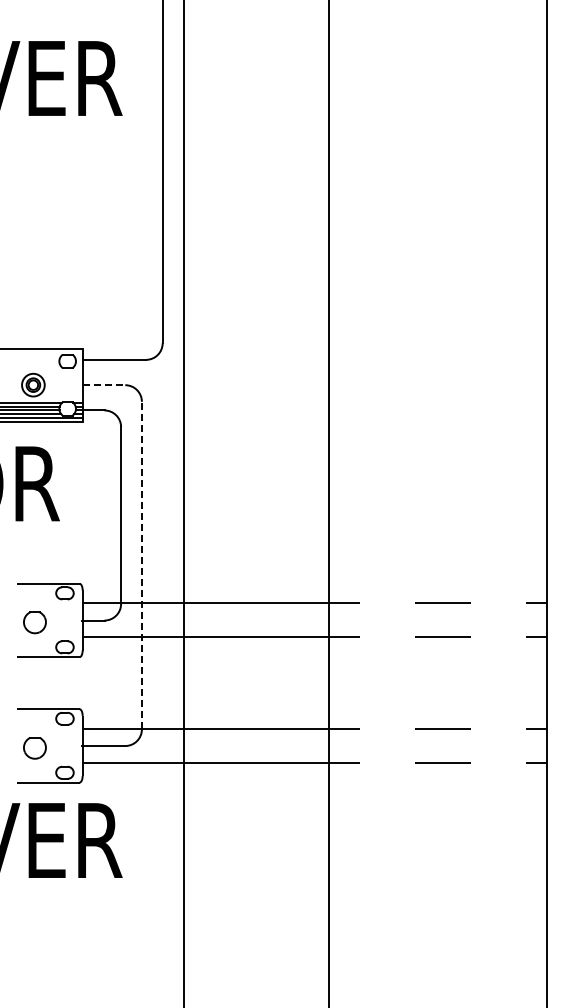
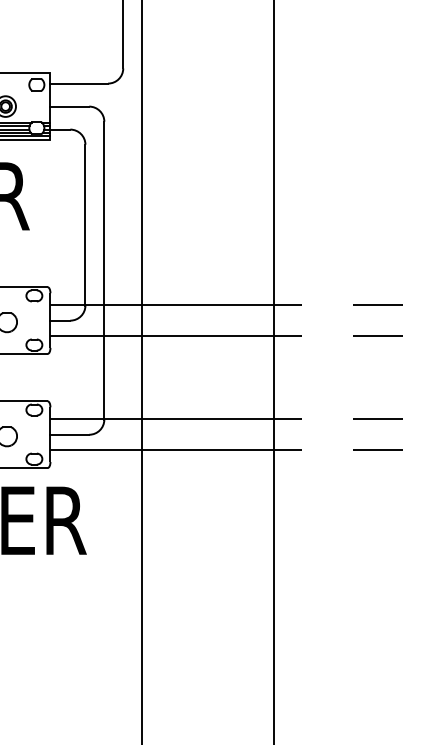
line: (104, 385) -> (70, 106), dashed -> solid
line: (141, 565) -> (103, 270), dashed -> solid

